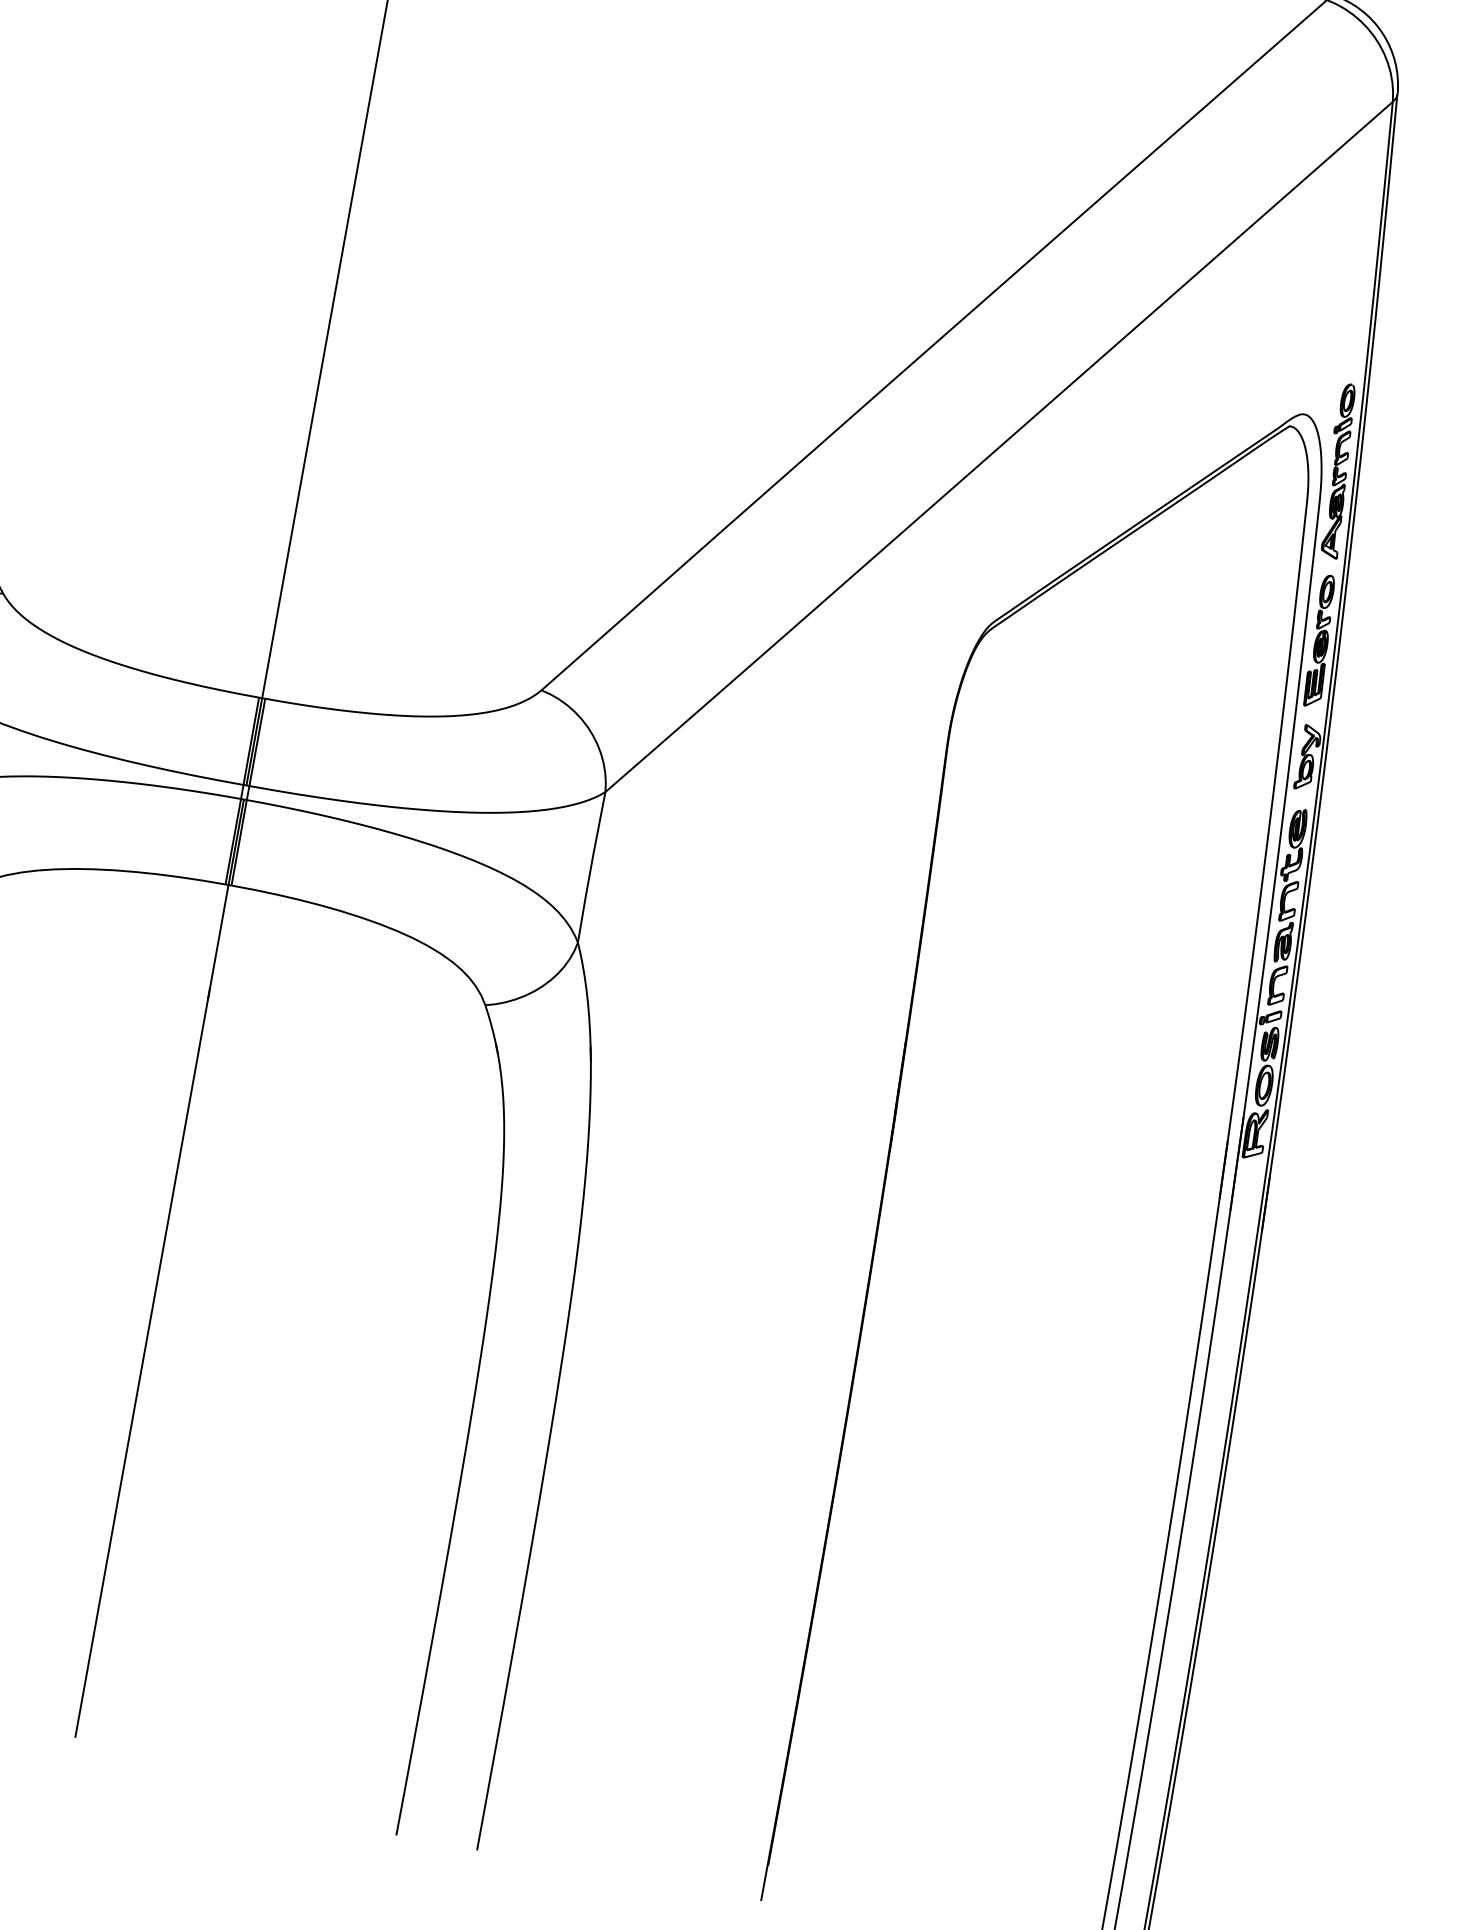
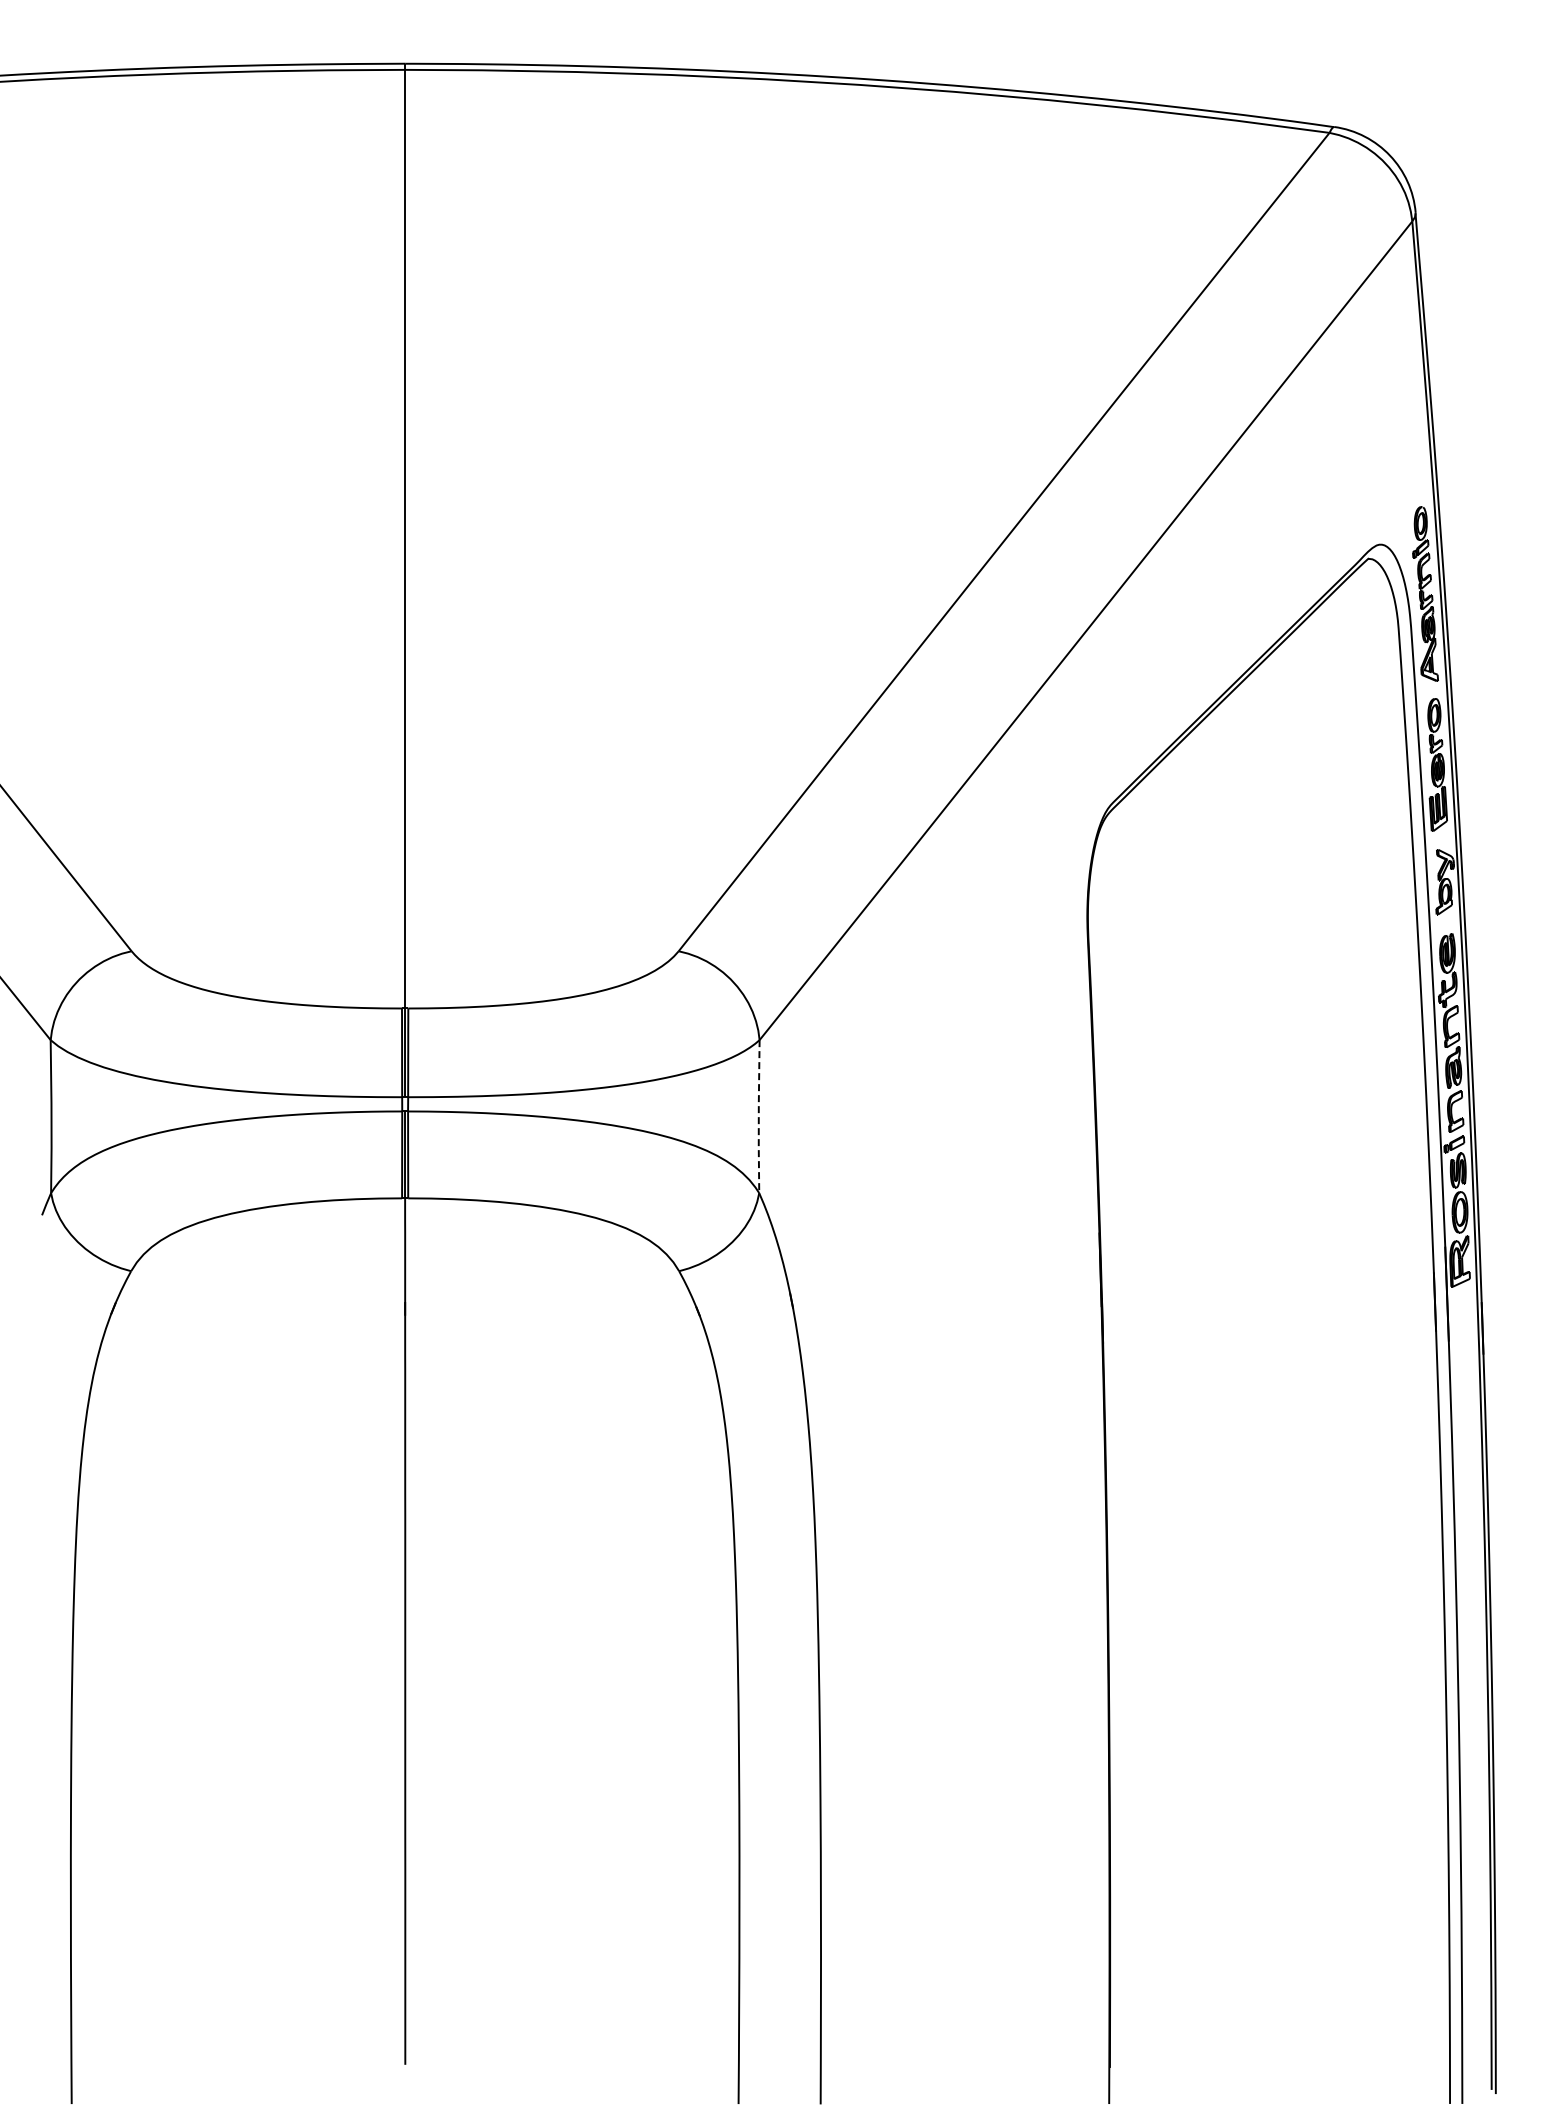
line: (590, 868) -> (758, 1117), solid -> dashed

